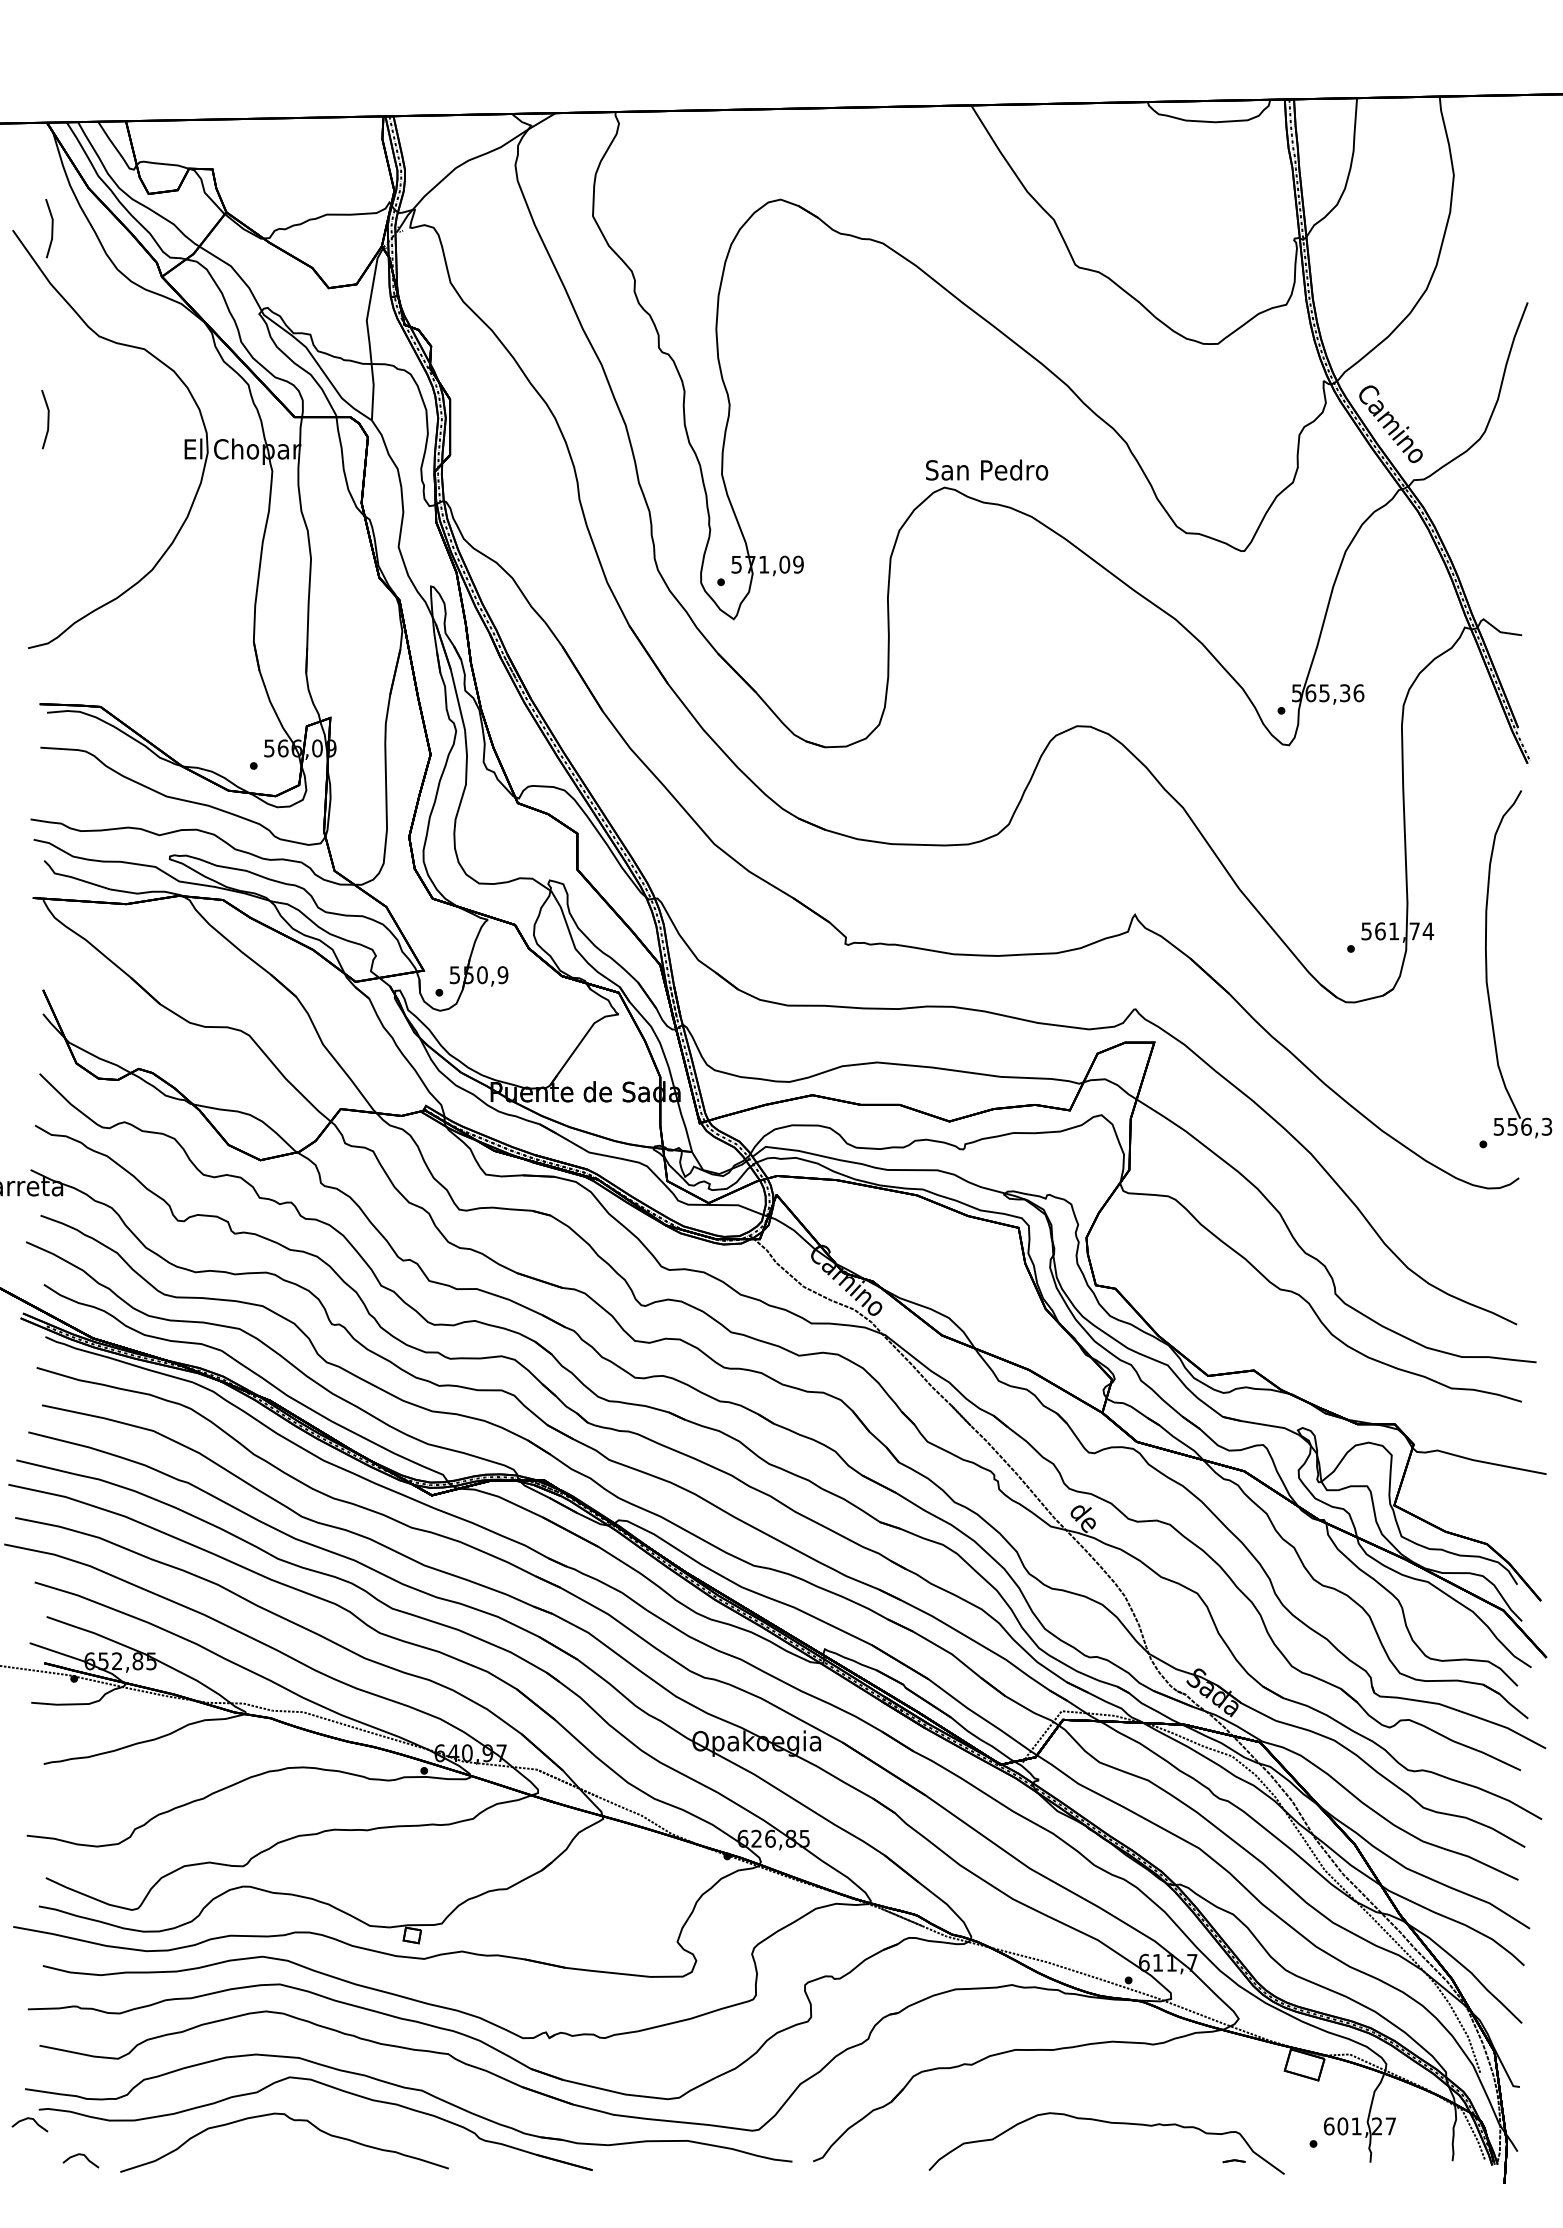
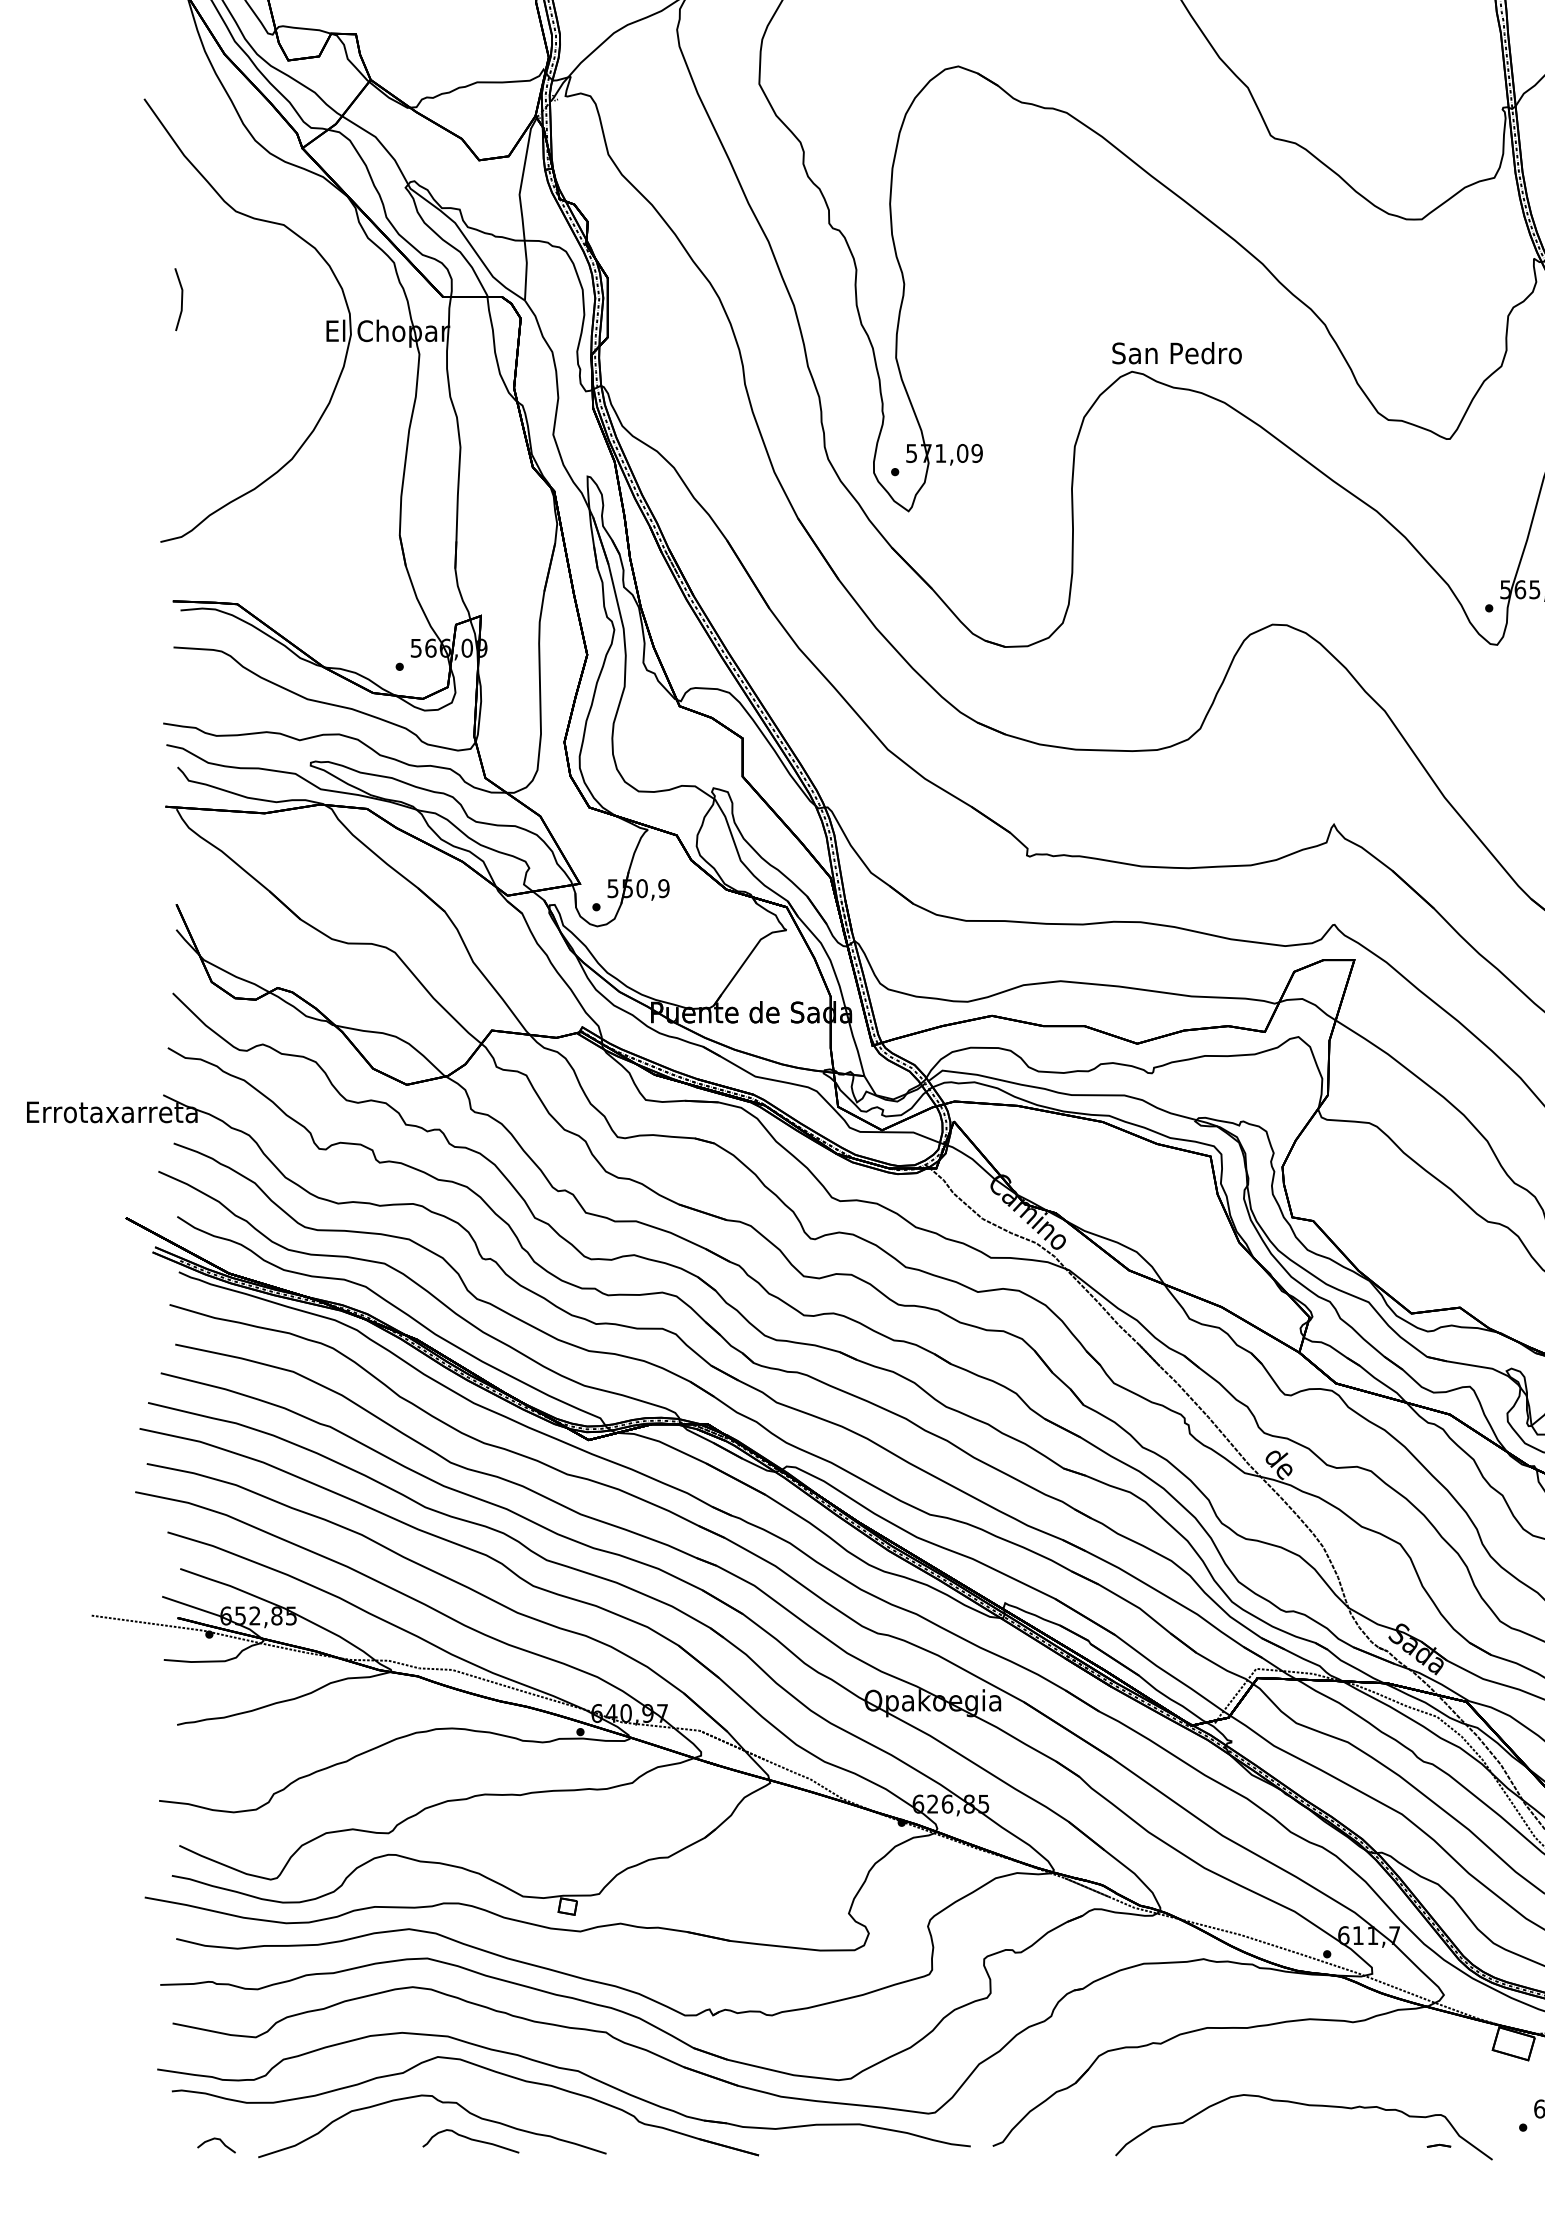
line: (51, 228) -> (185, 97), removed
curve: (29, 2119) -> (161, 2101), removed
curve: (320, 2155) -> (470, 2139), added

